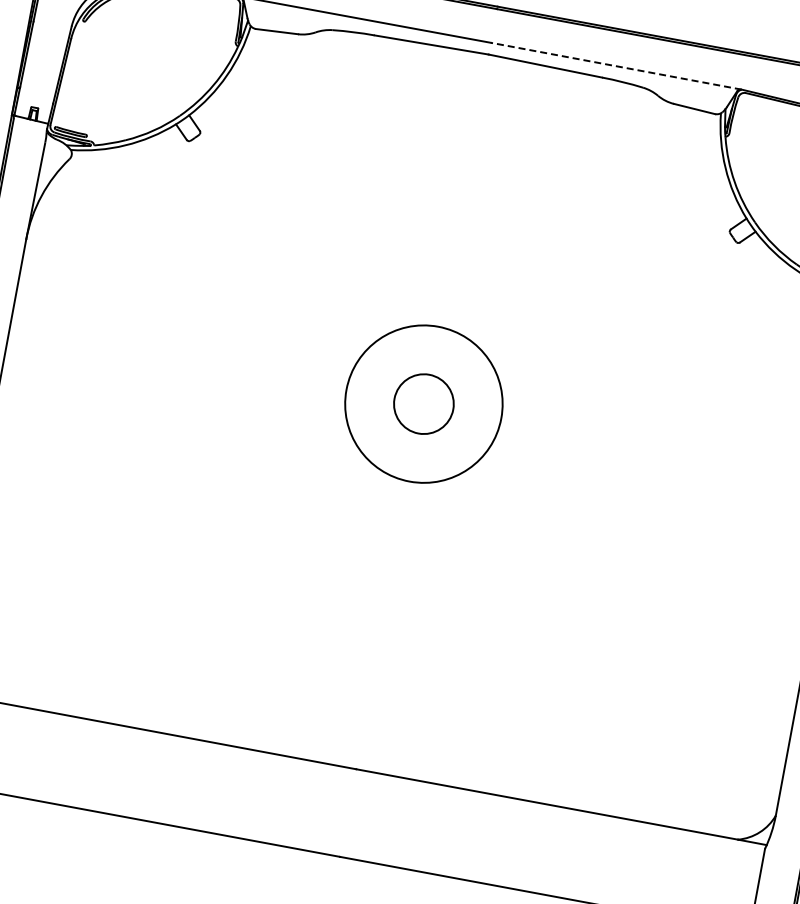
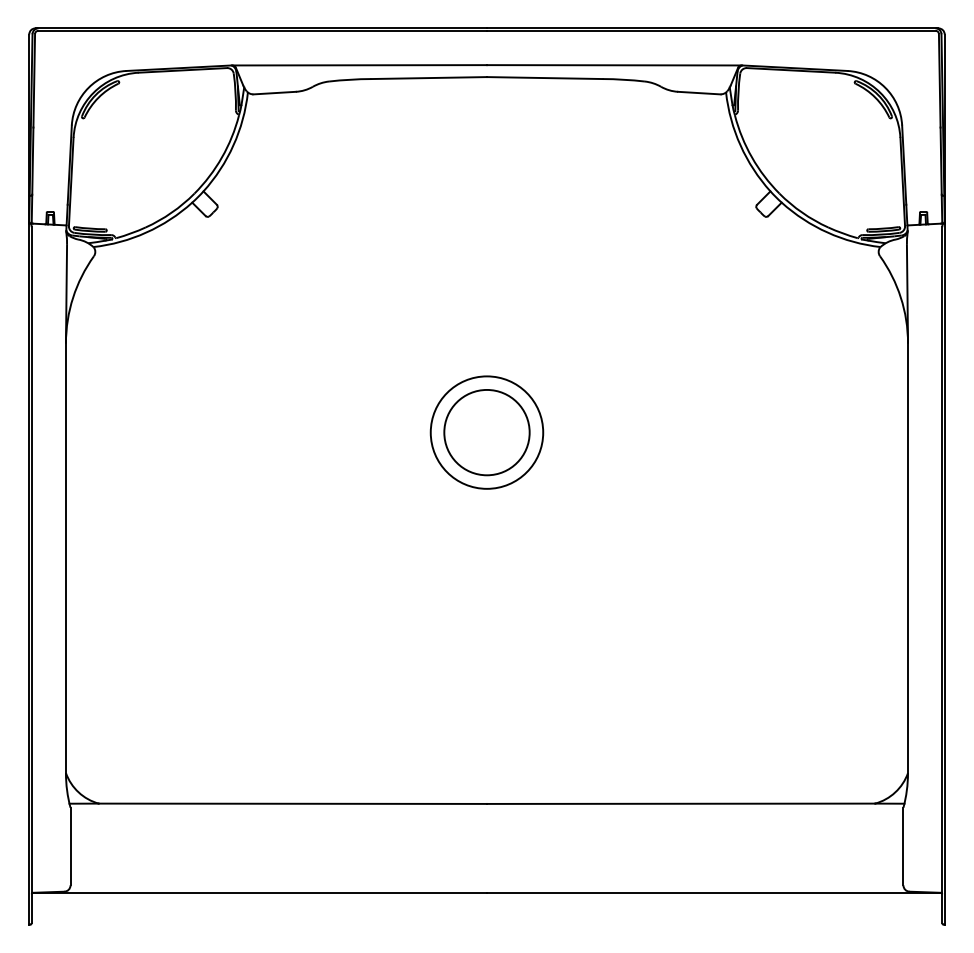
line: (616, 66) -> (614, 65), dashed -> solid
circle: (423, 403) -> (486, 432), size x0.71
circle: (423, 403) -> (486, 432), size x1.43

